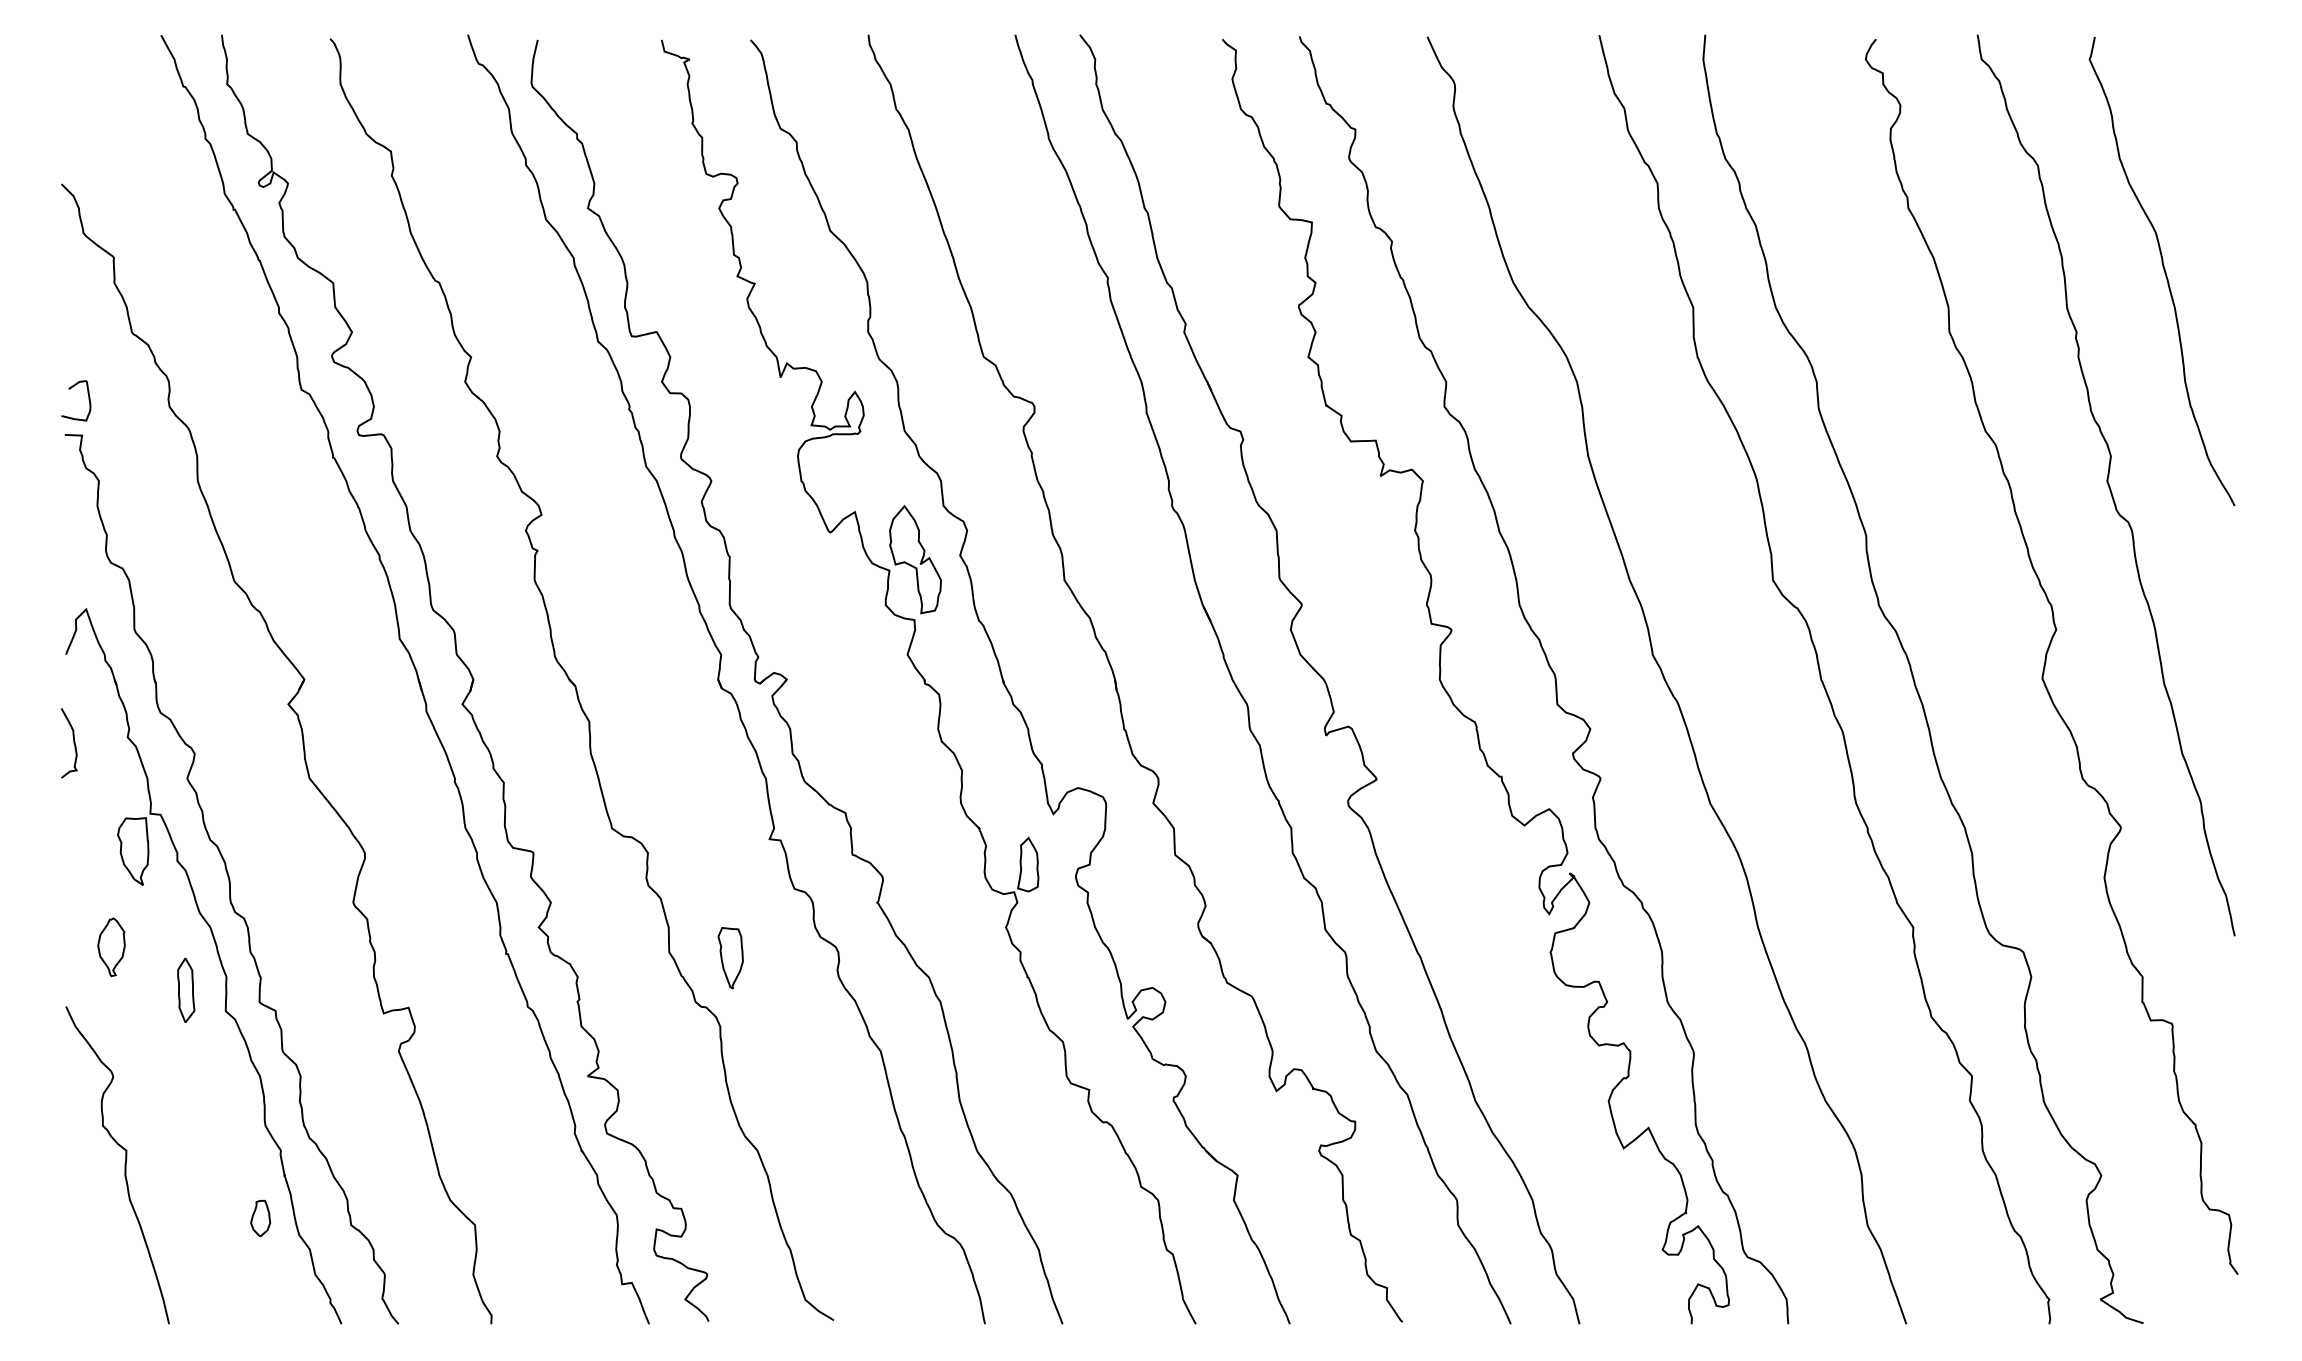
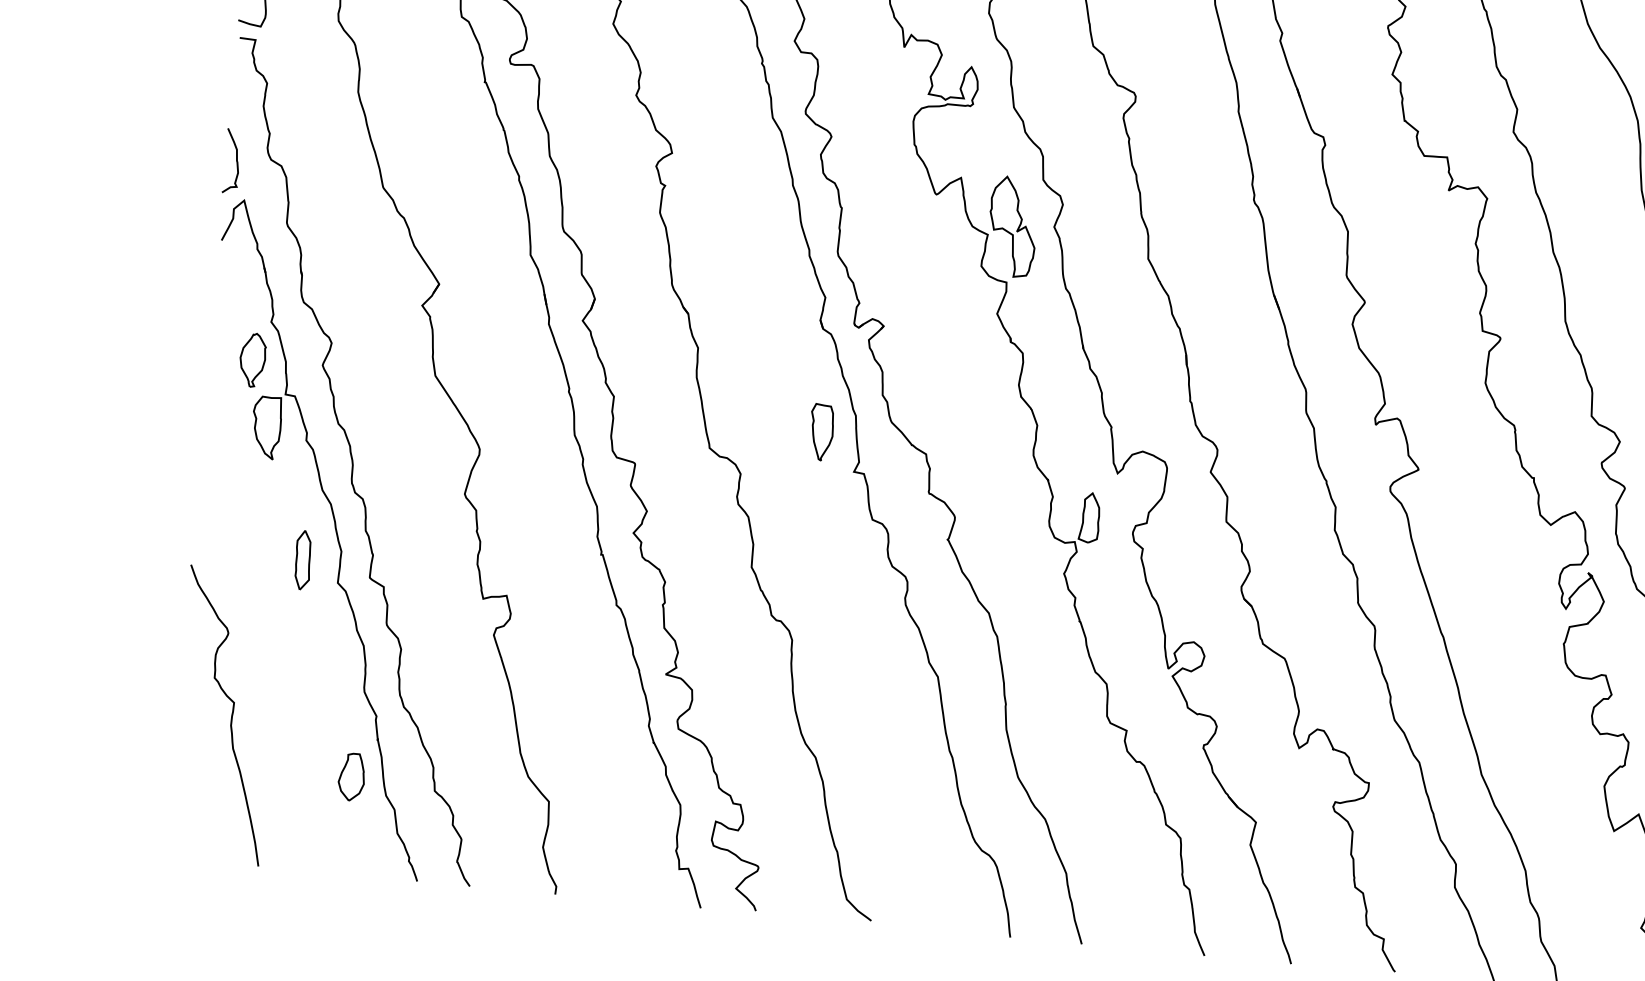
curve: (73, 743) -> (236, 161), moved
part: (111, 947) -> (252, 360), moved
part: (730, 958) -> (821, 432), moved
part: (260, 1218) -> (351, 777), size x1.43

